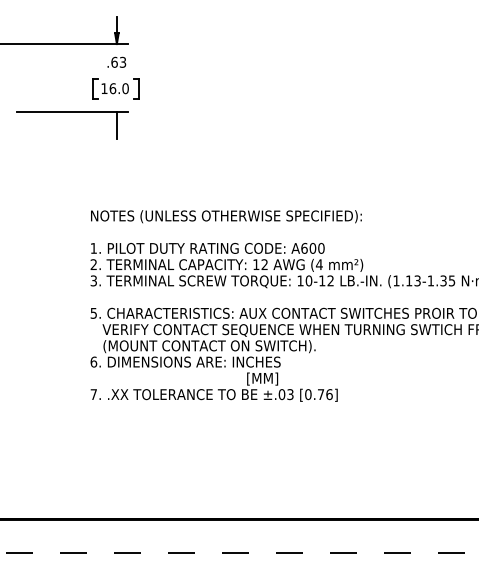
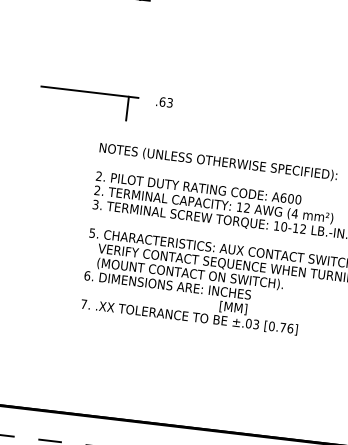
text: (116, 61) -> (164, 101), moved
part: (115, 88) -> (134, 38), removed
part: (72, 112) -> (89, 92), moved
text: (93, 248) -> (98, 176), 1. -> 2.

